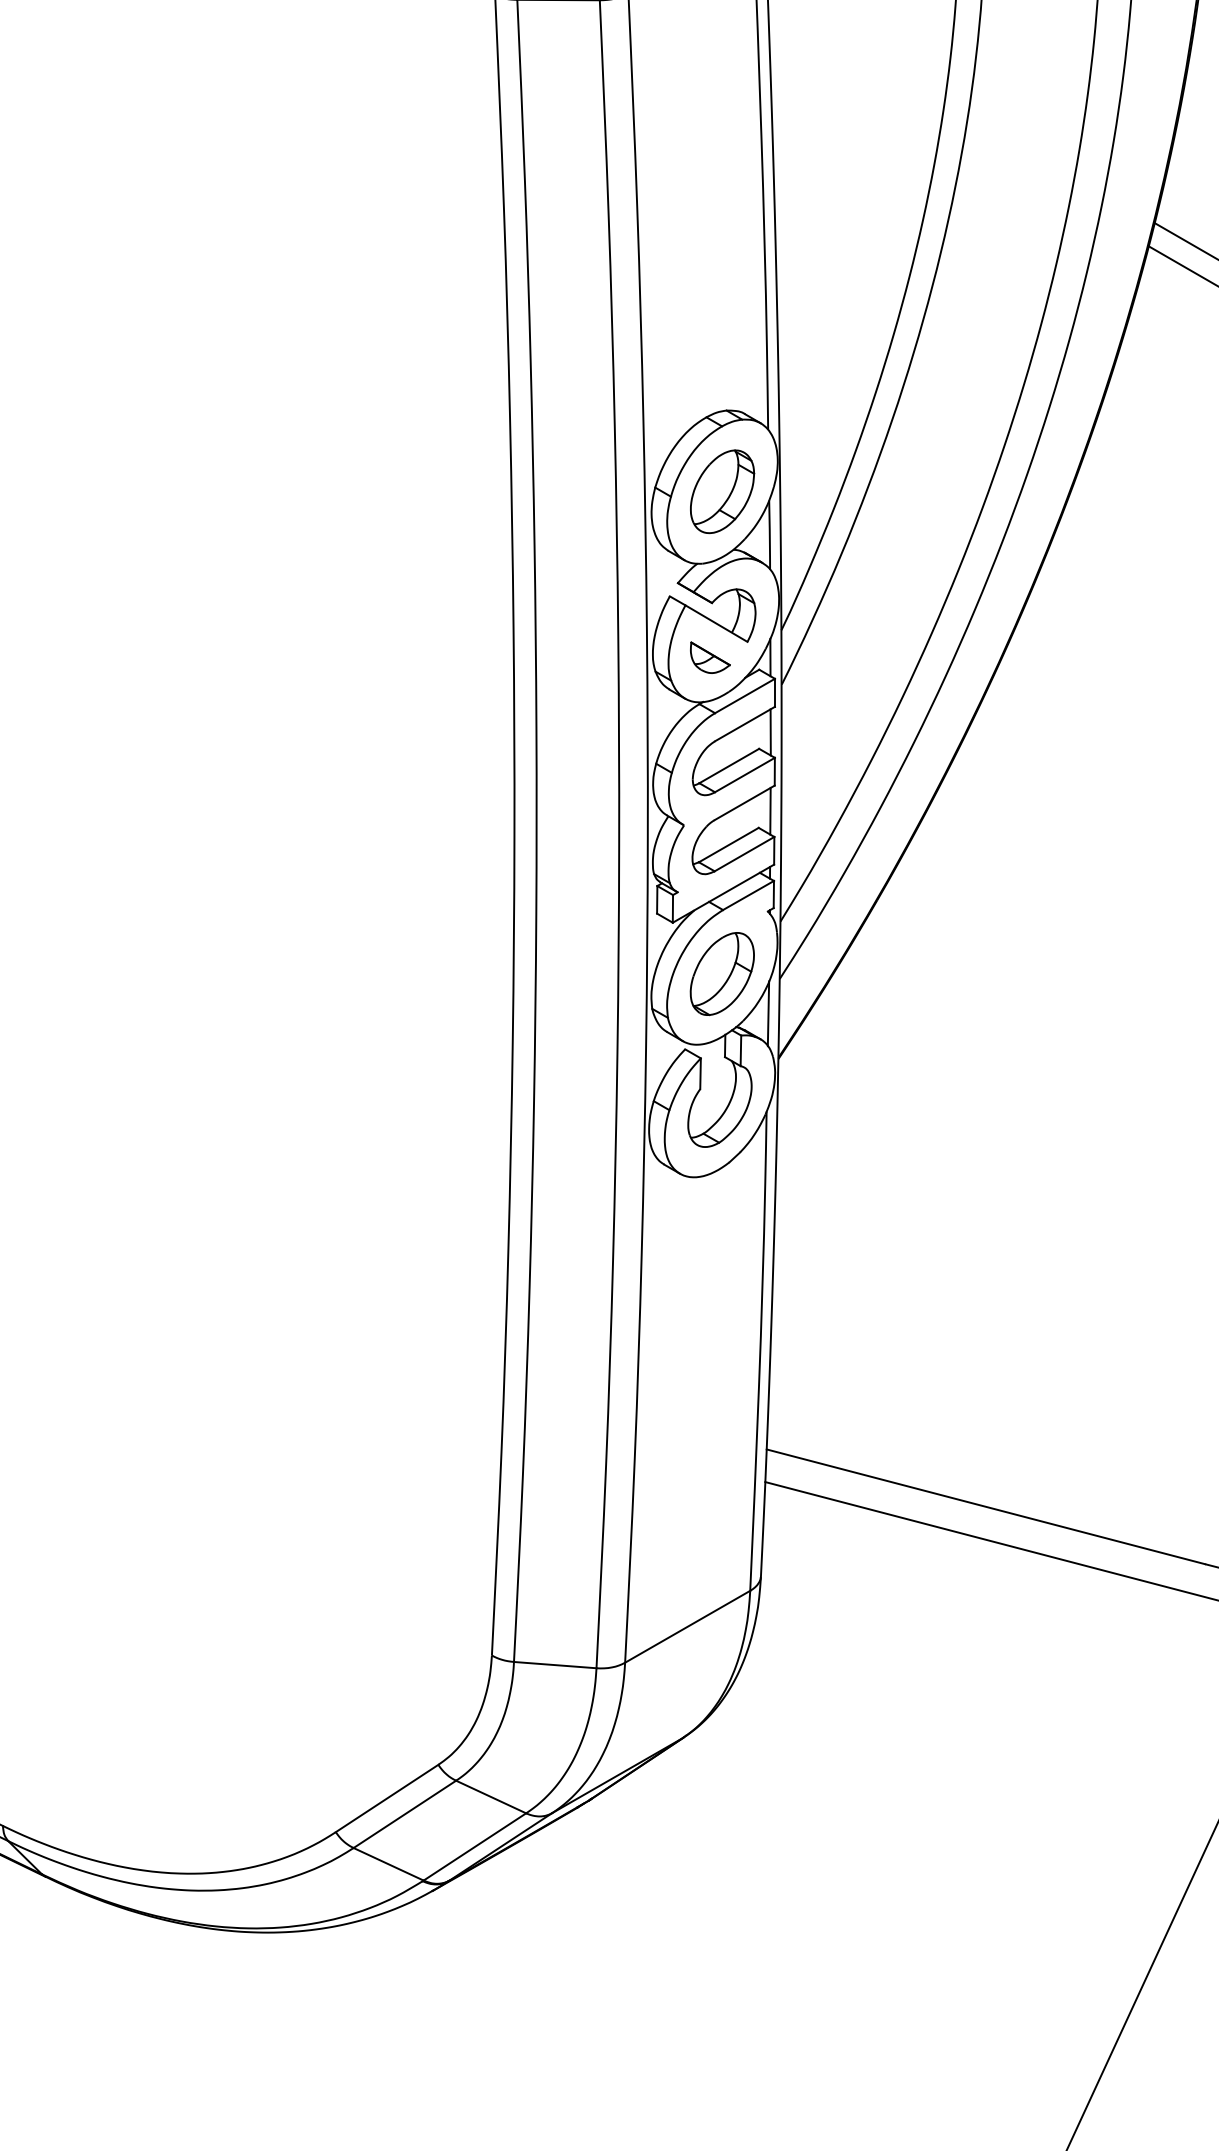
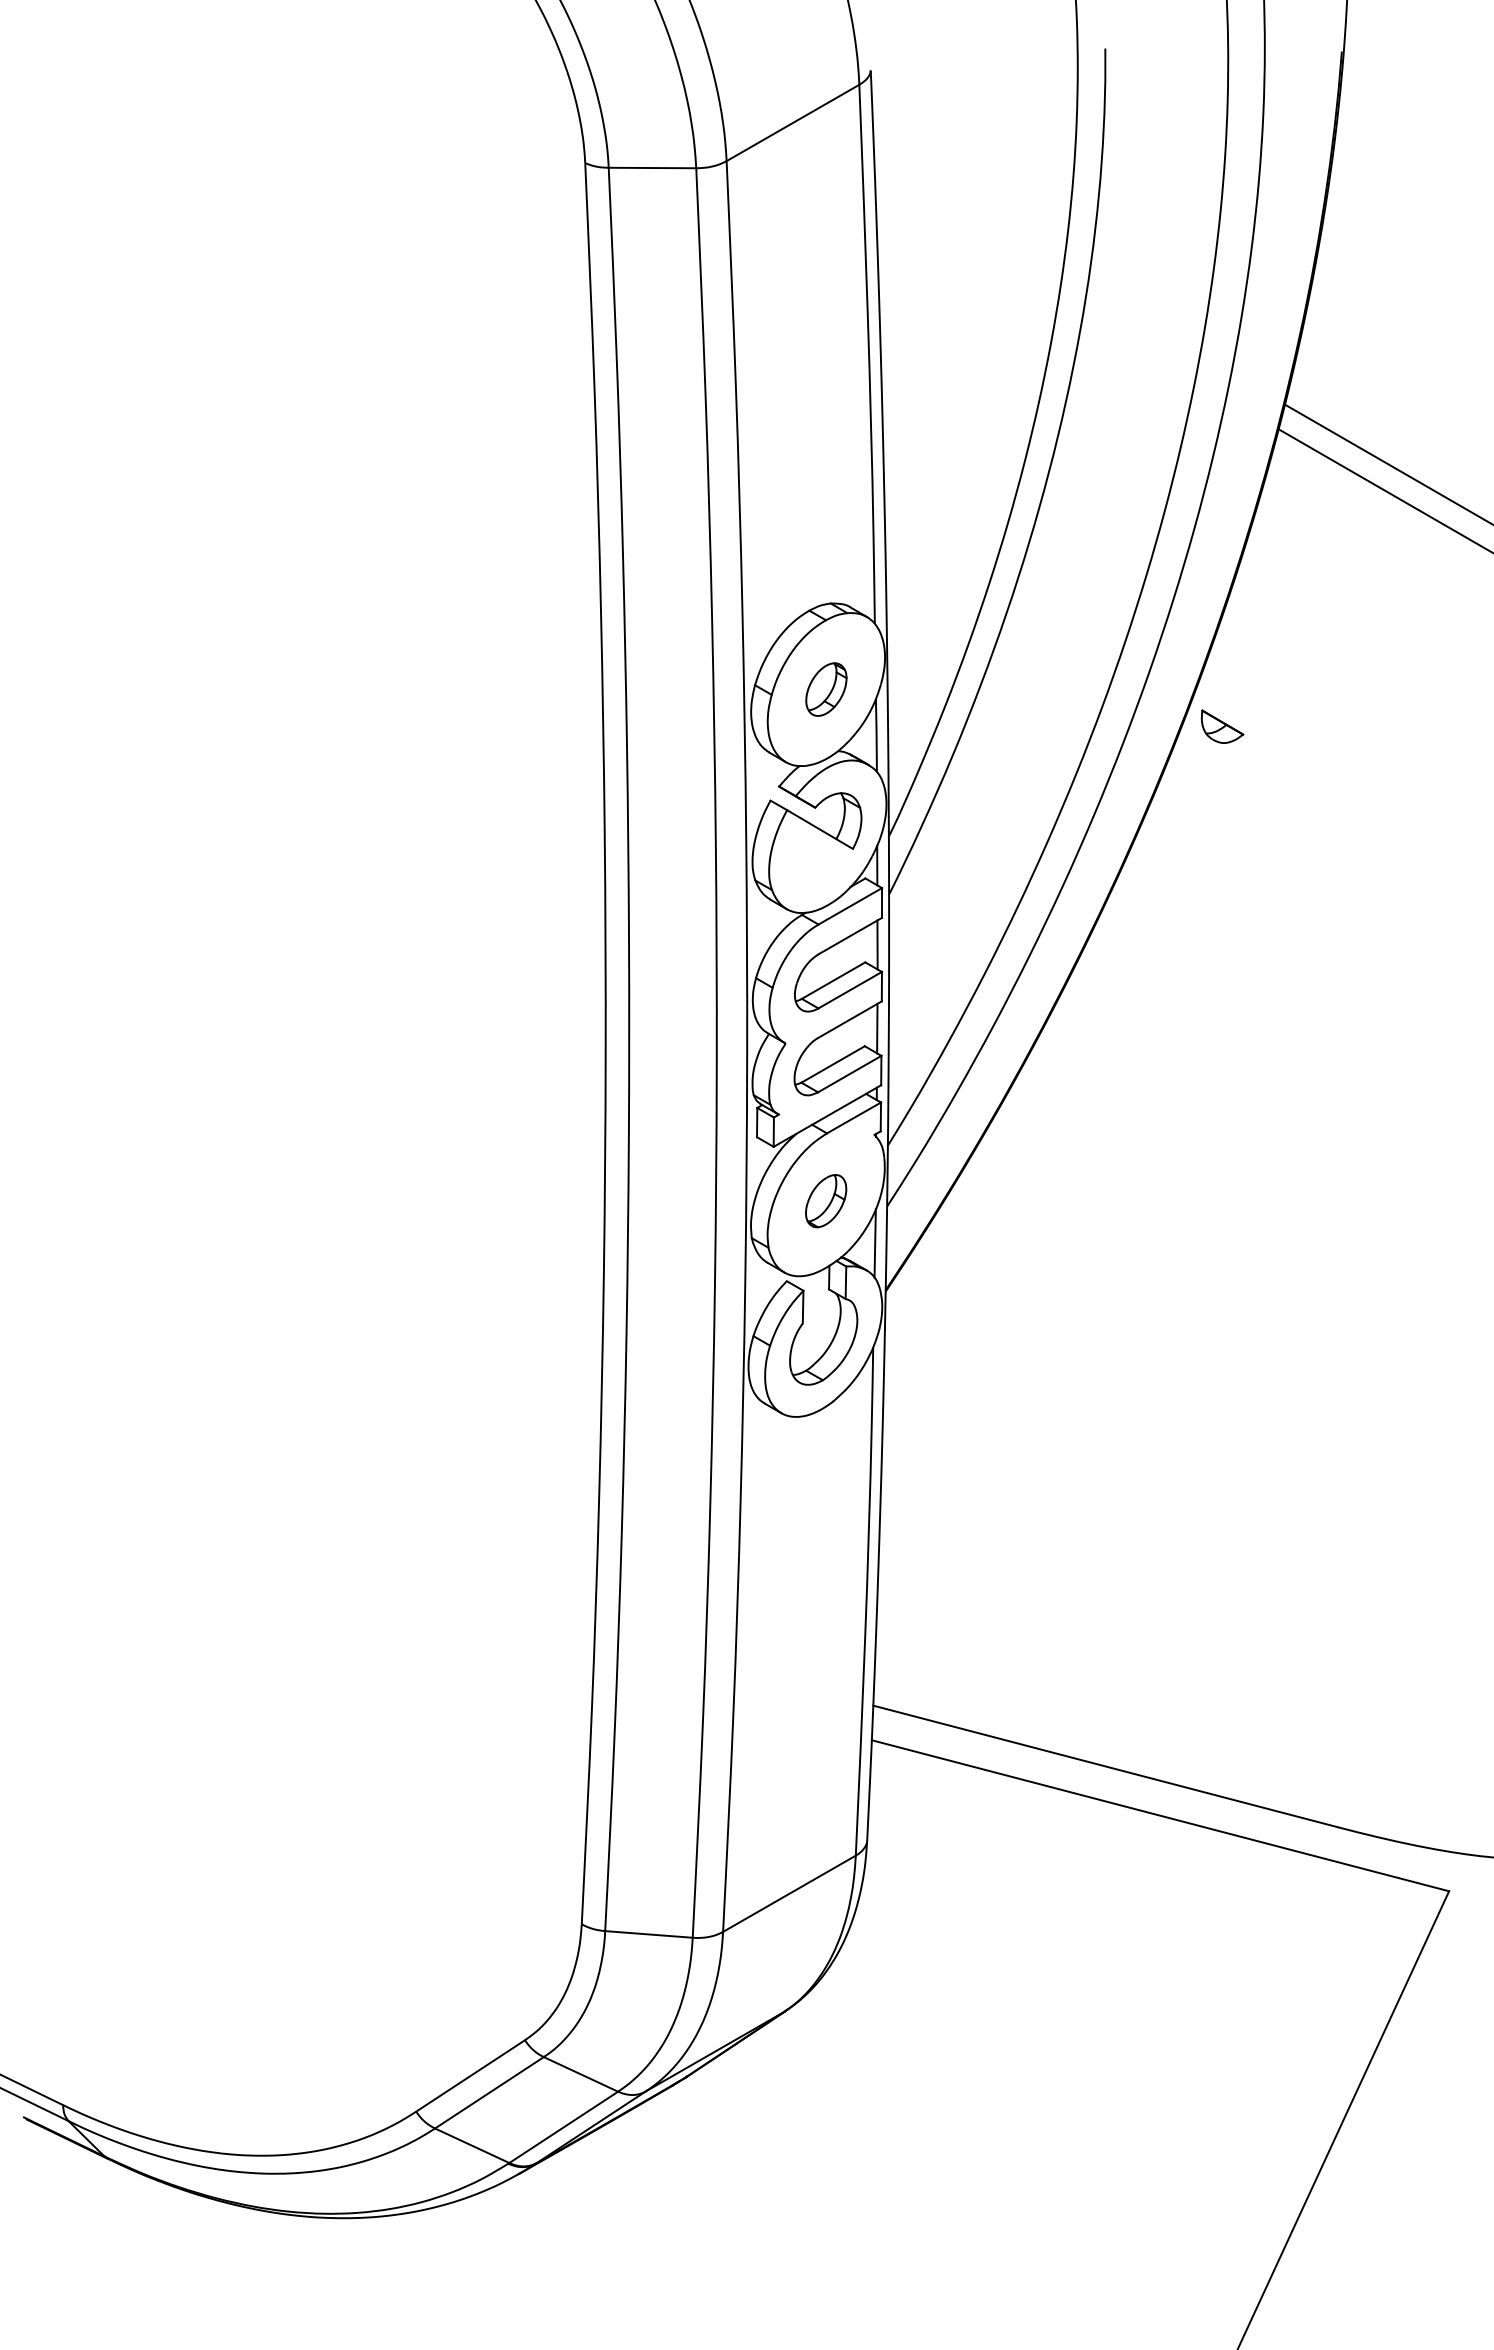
part: (722, 491) -> (826, 689), size x0.6
part: (710, 657) -> (1222, 726), moved
part: (721, 973) -> (825, 1200), size x0.6

